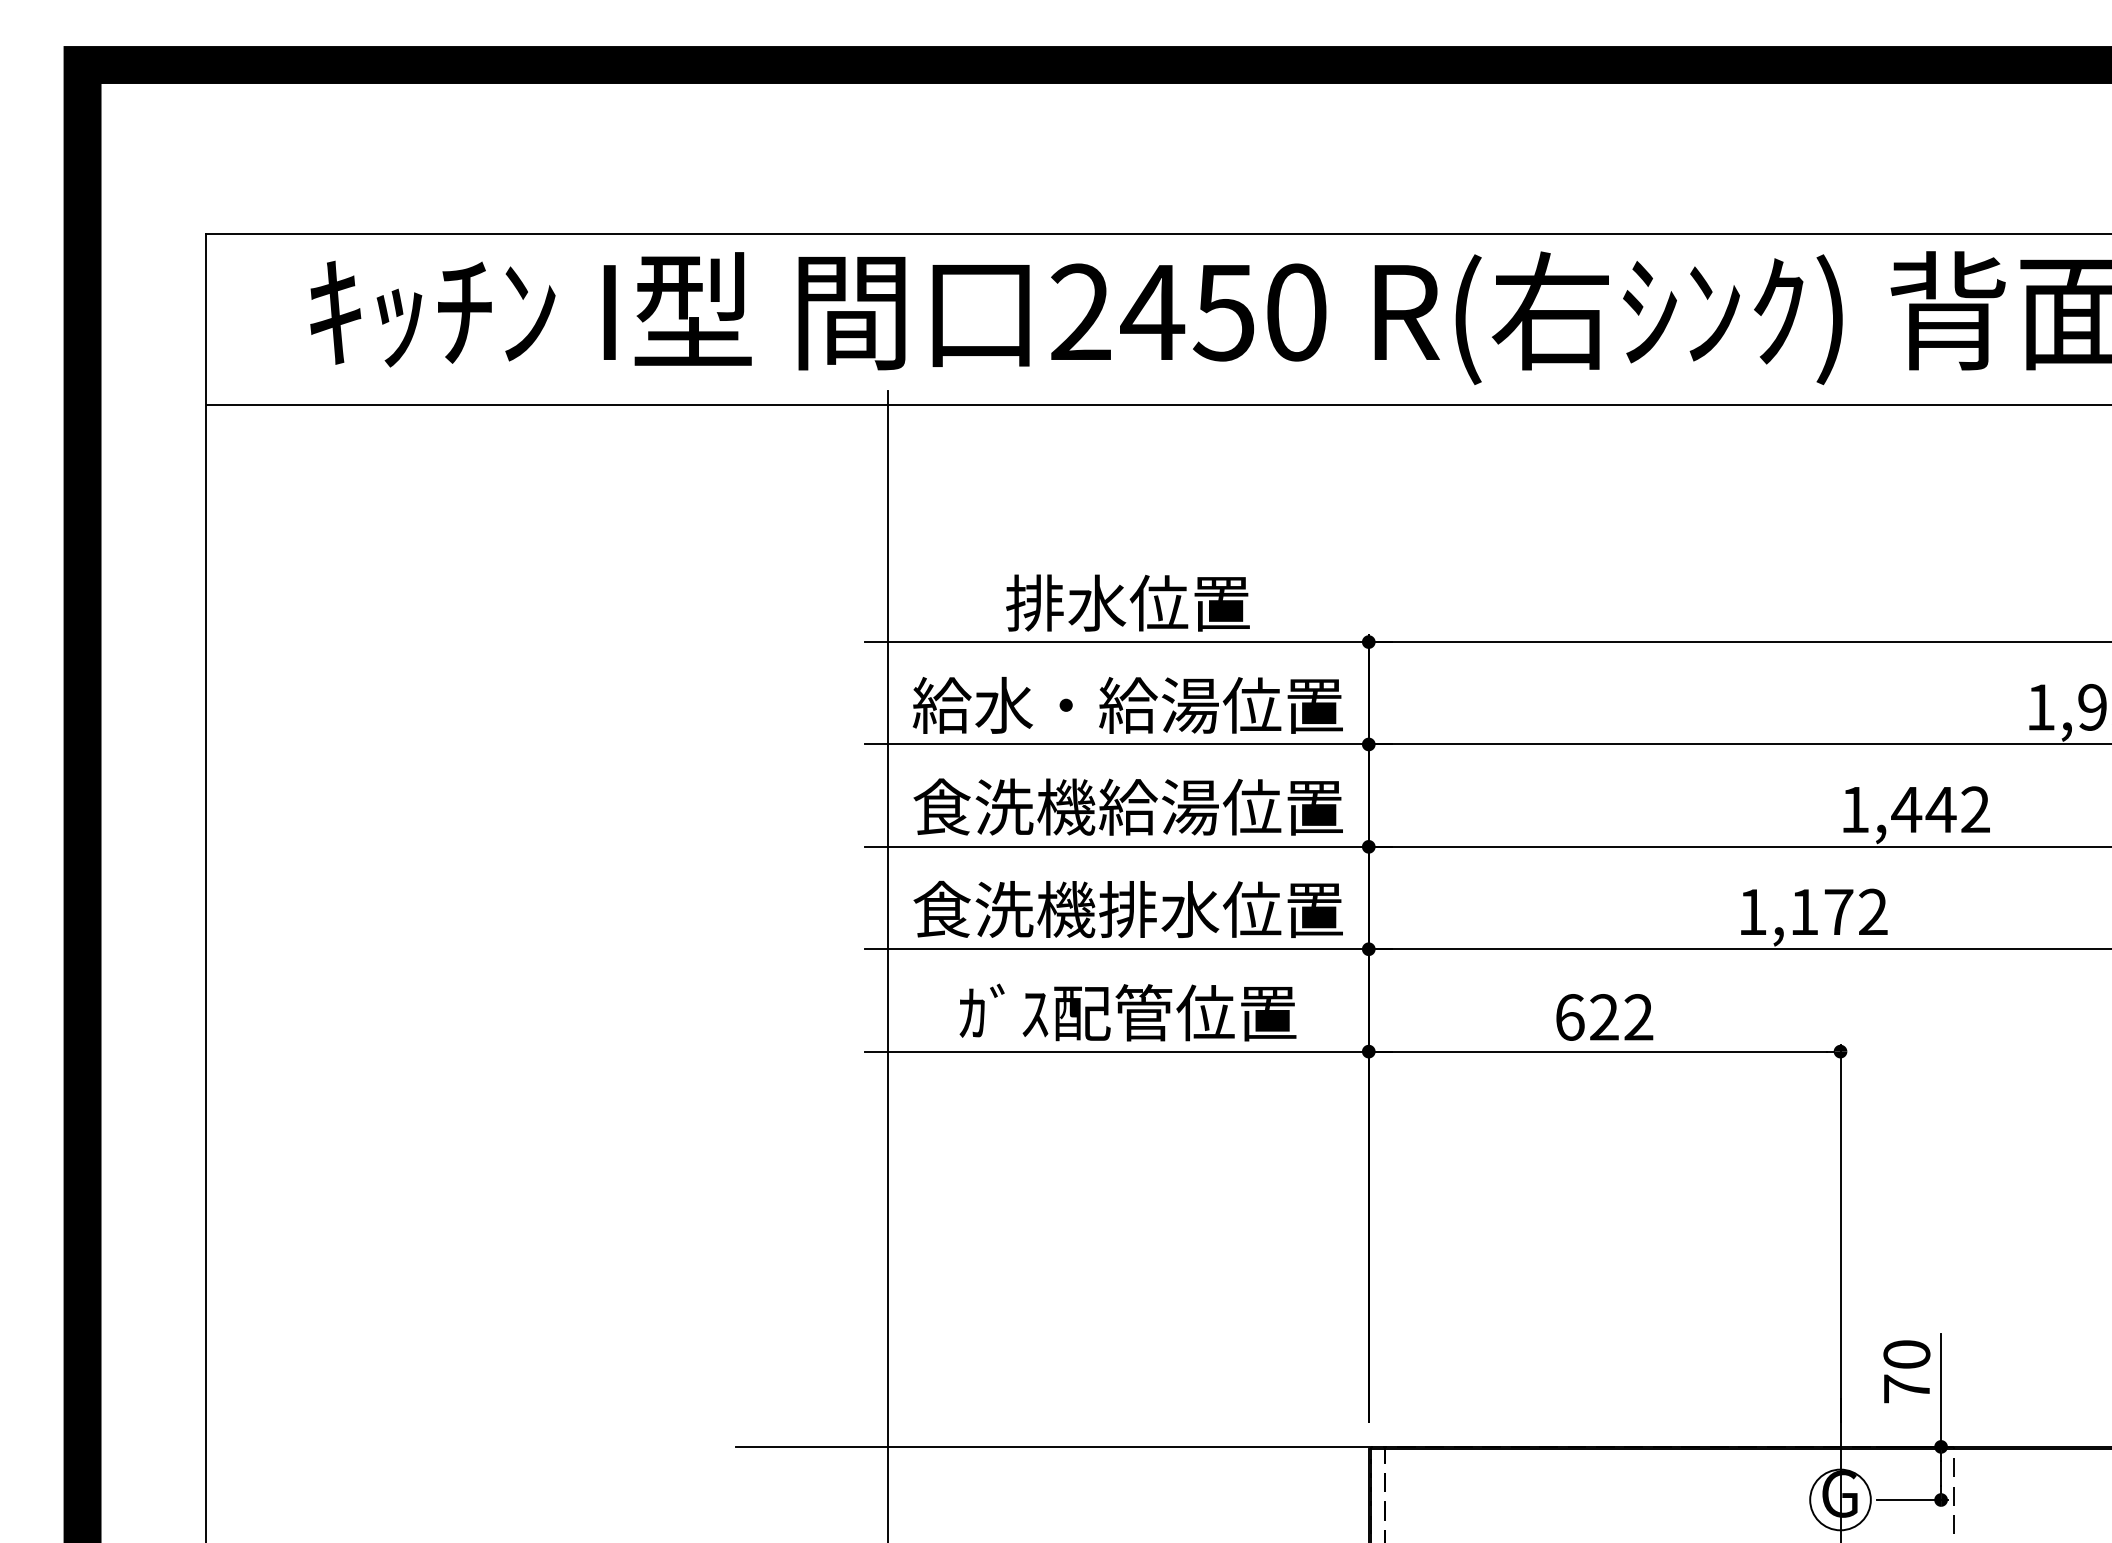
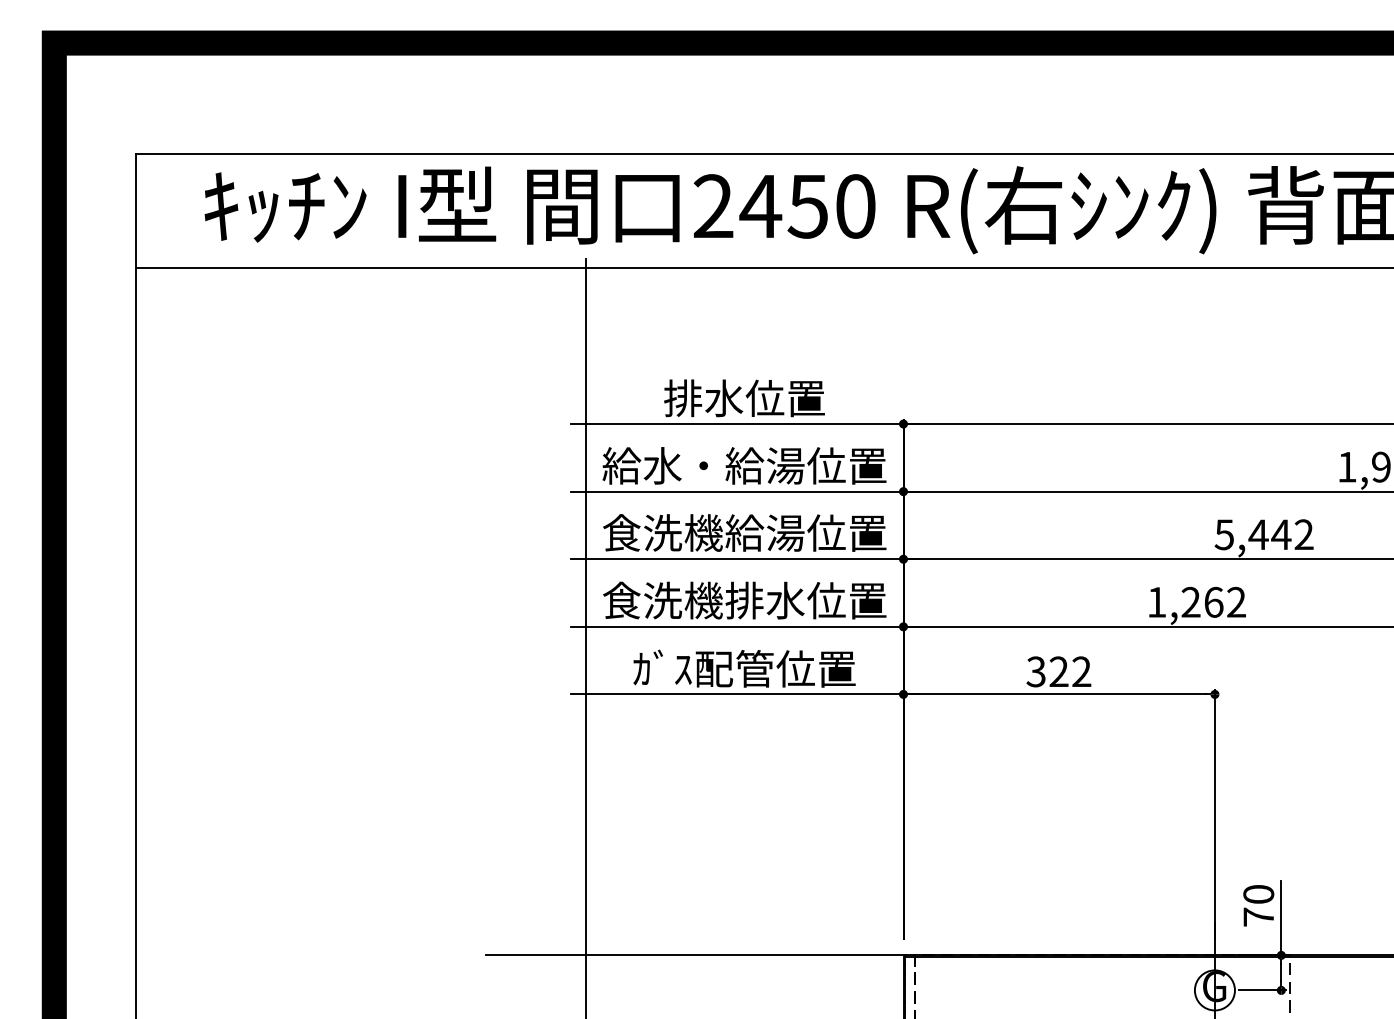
text: (1853, 809) -> (1223, 534), 1,442 -> 5,442
text: (1821, 910) -> (1202, 601), 1,172 -> 1,262
text: (1568, 1016) -> (1035, 671), 622 -> 322

